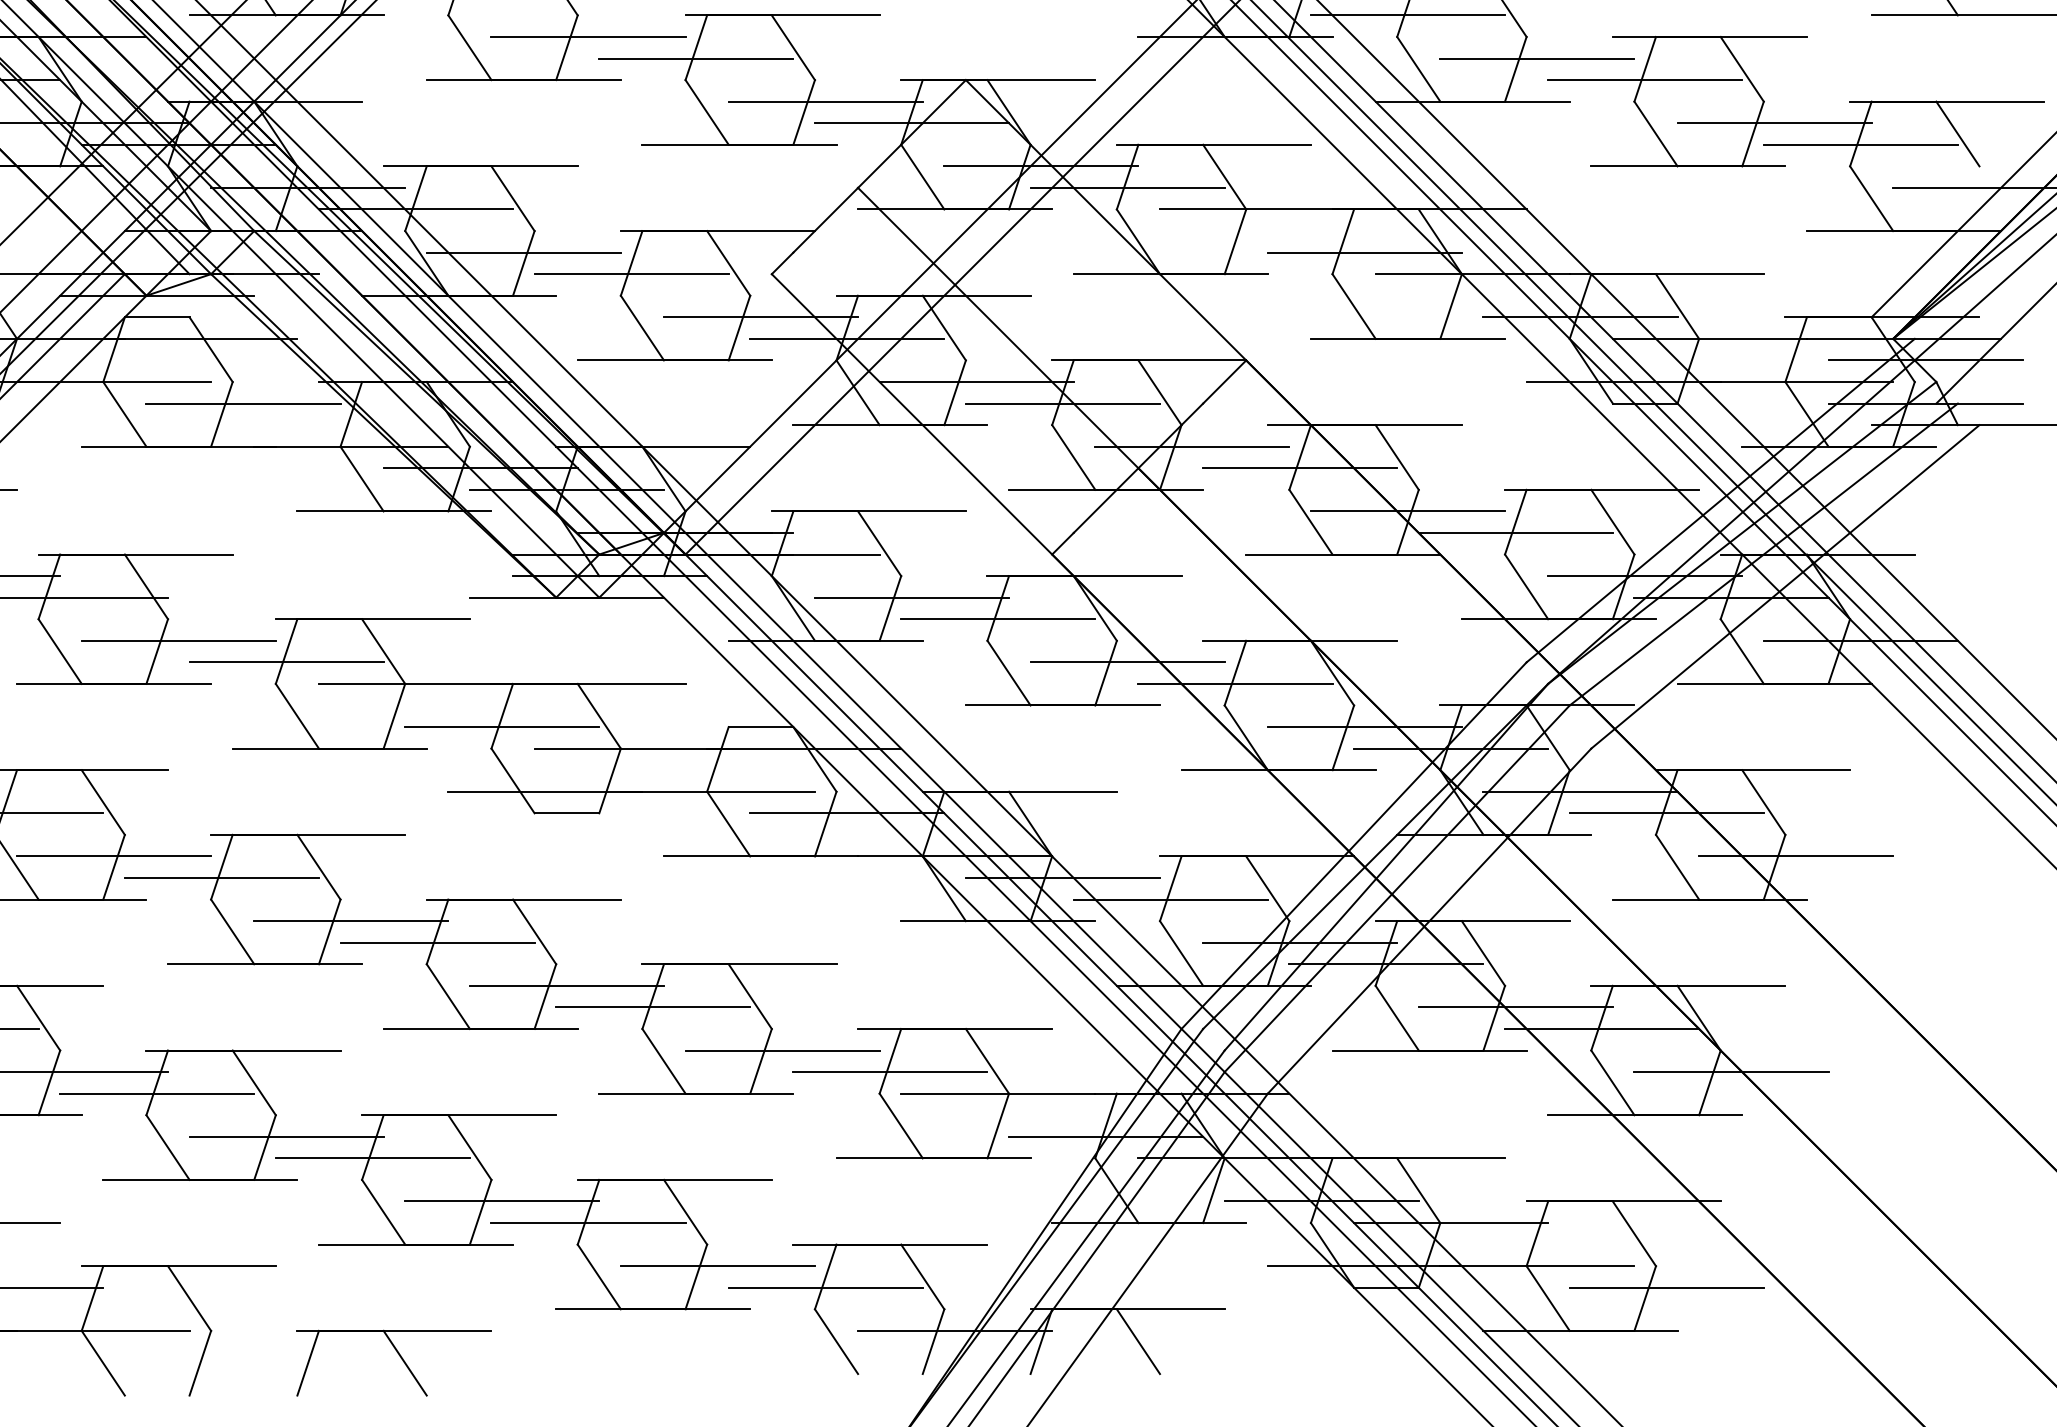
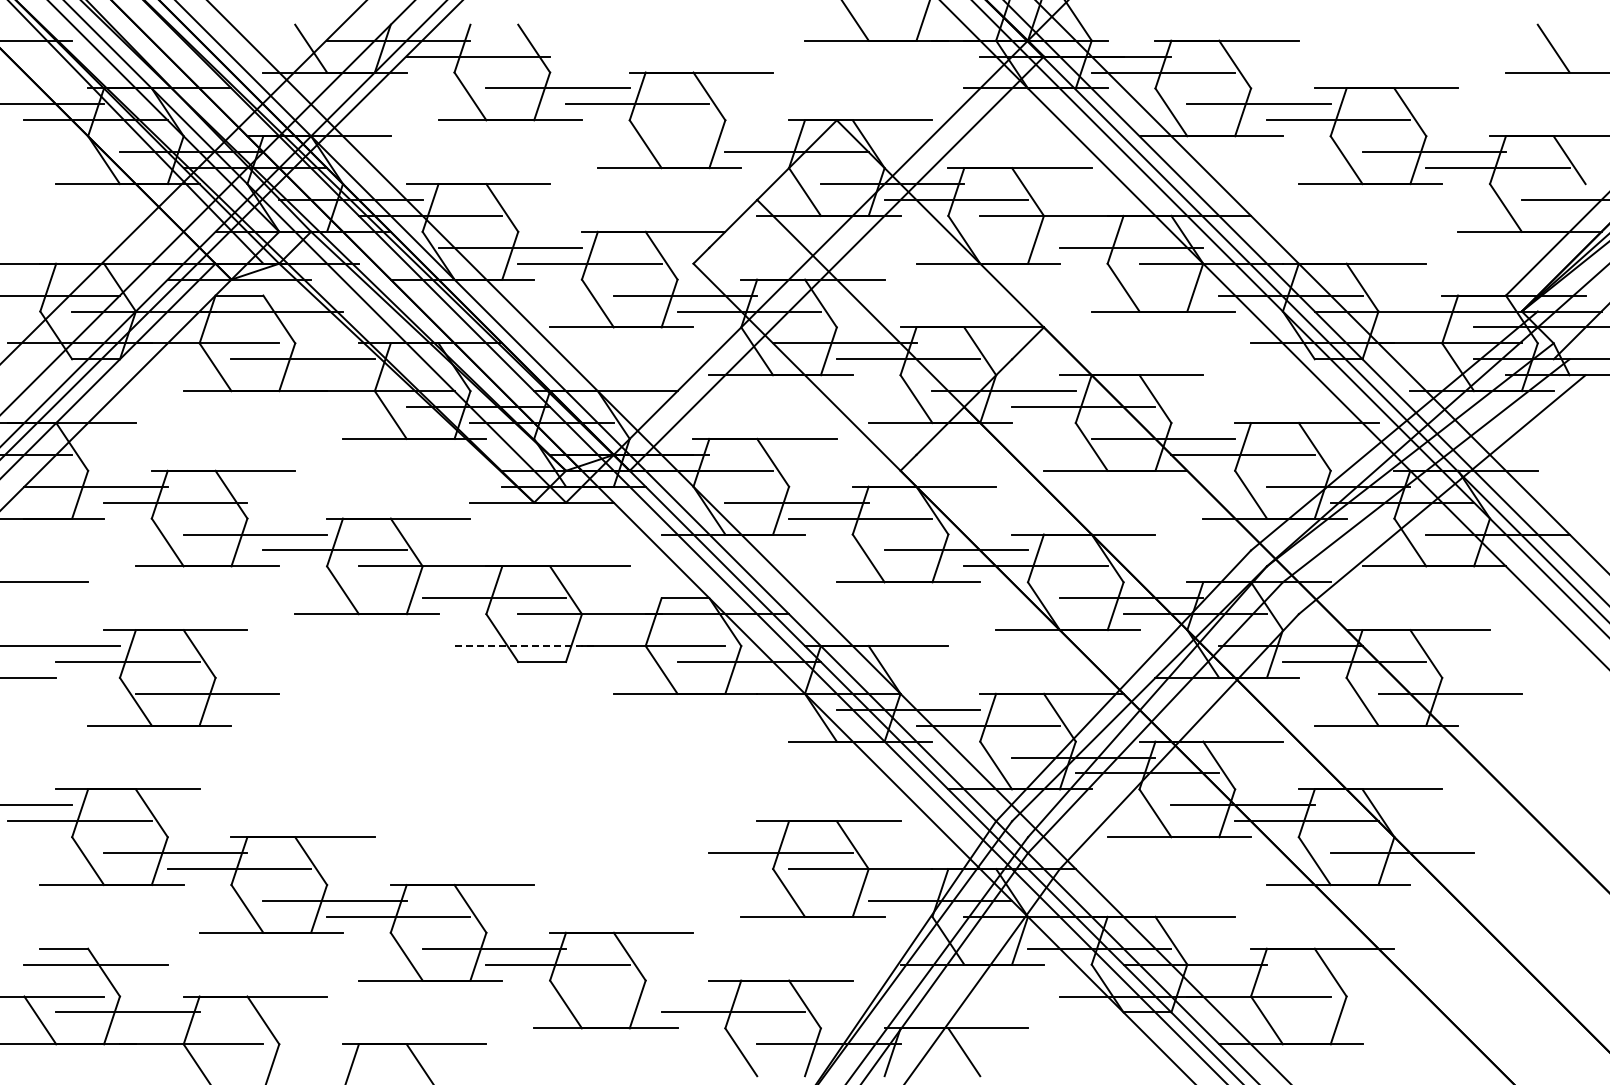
line: (824, 101) -> (732, 136), removed
line: (545, 792) -> (526, 646), solid -> dashed
part: (502, 964) -> (494, 773), removed
line: (717, 1266) -> (653, 996), removed
line: (1666, 1287) -> (1354, 1012), removed

